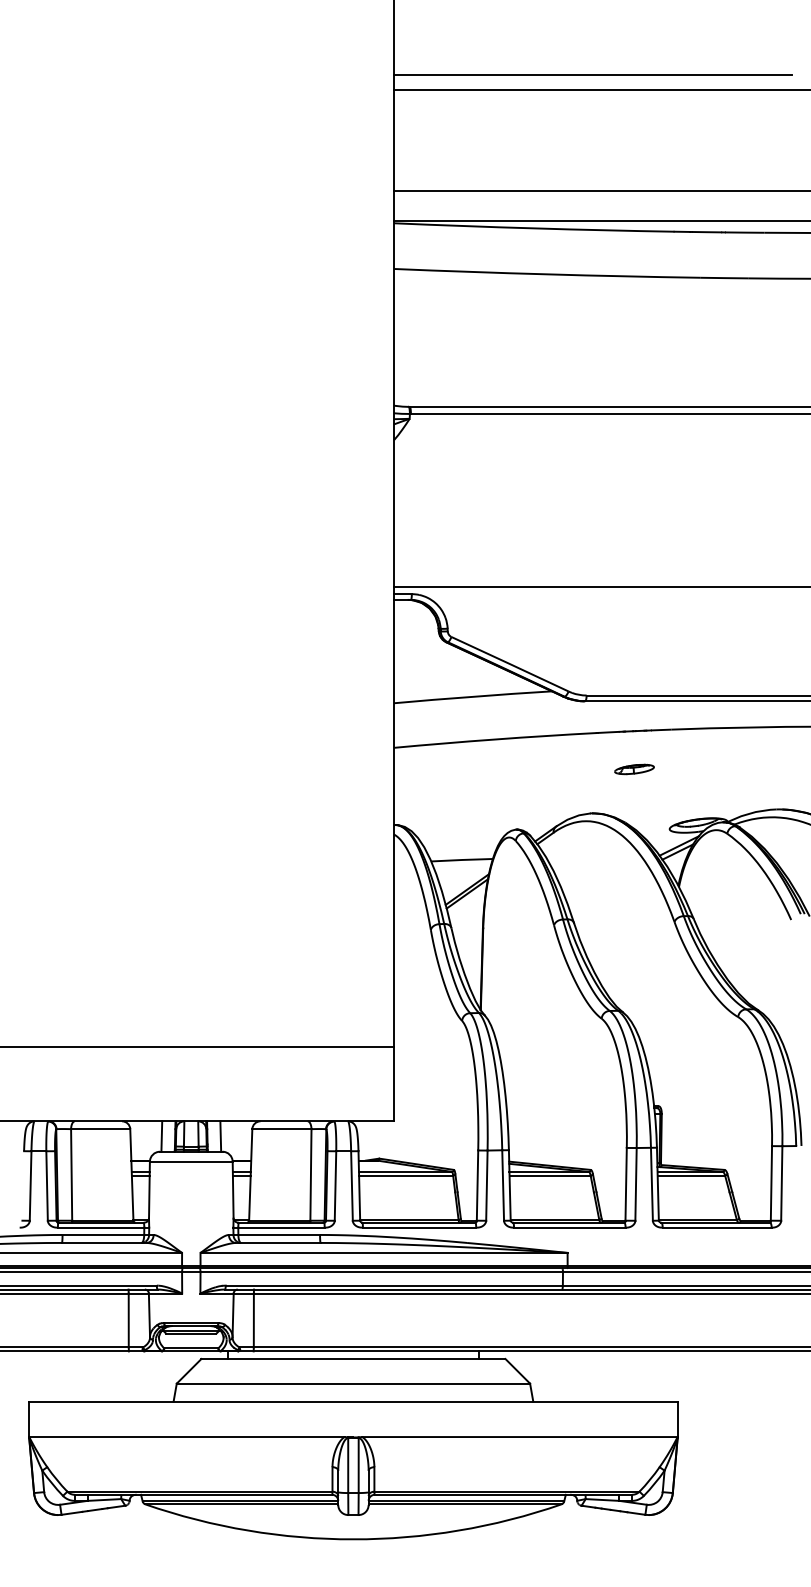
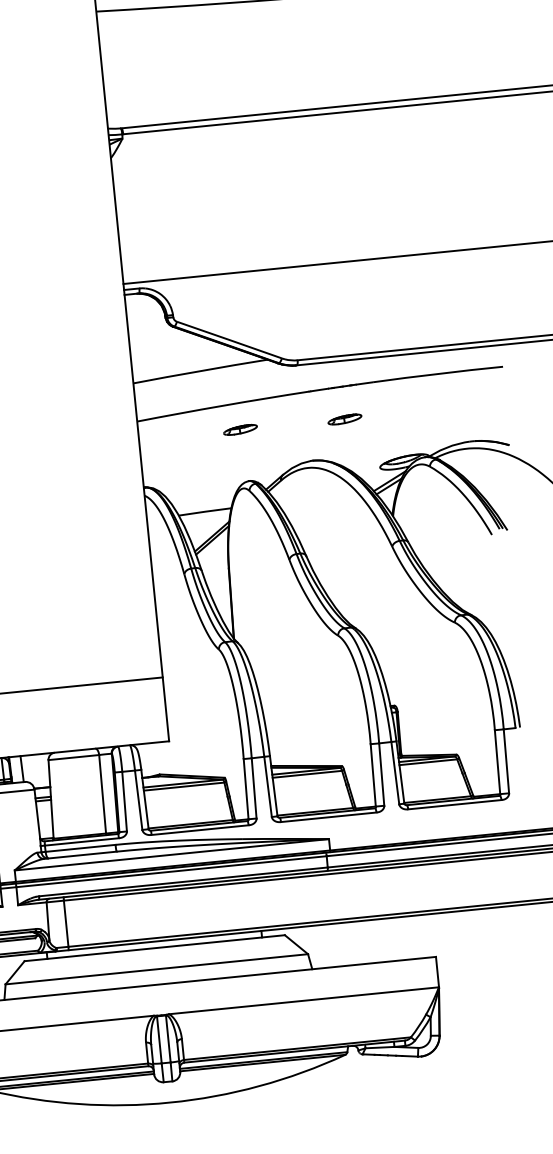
part: (512, 769) -> (240, 429), added

